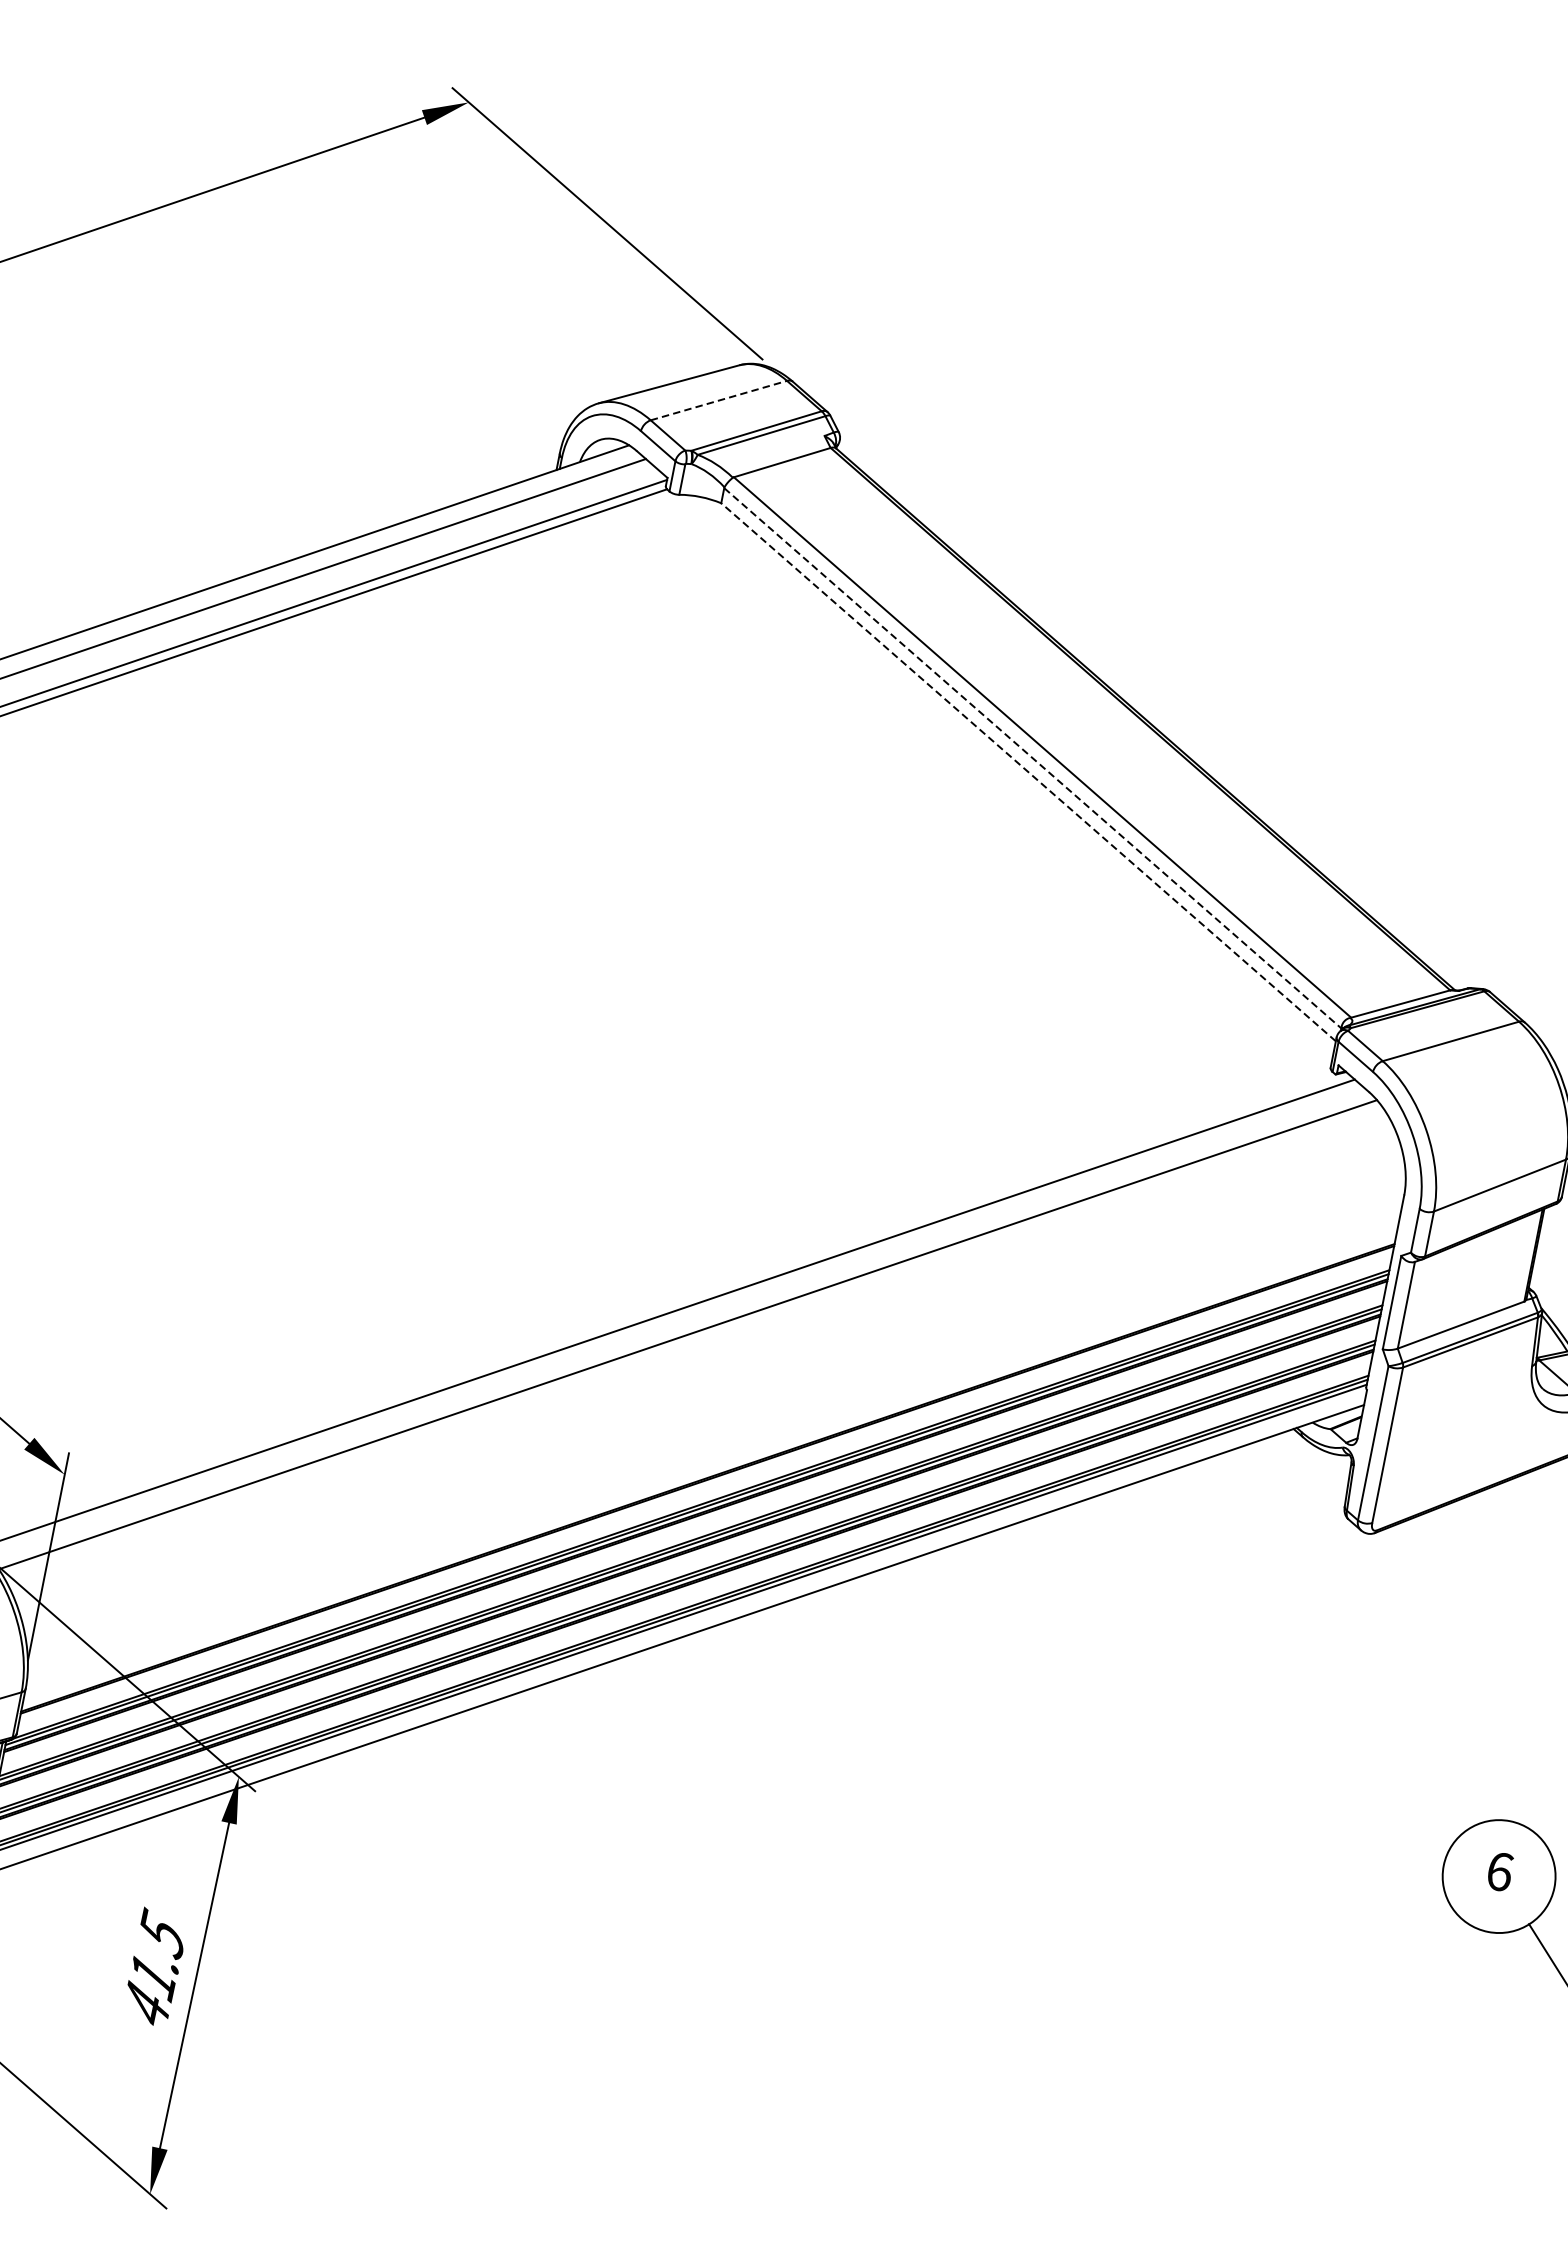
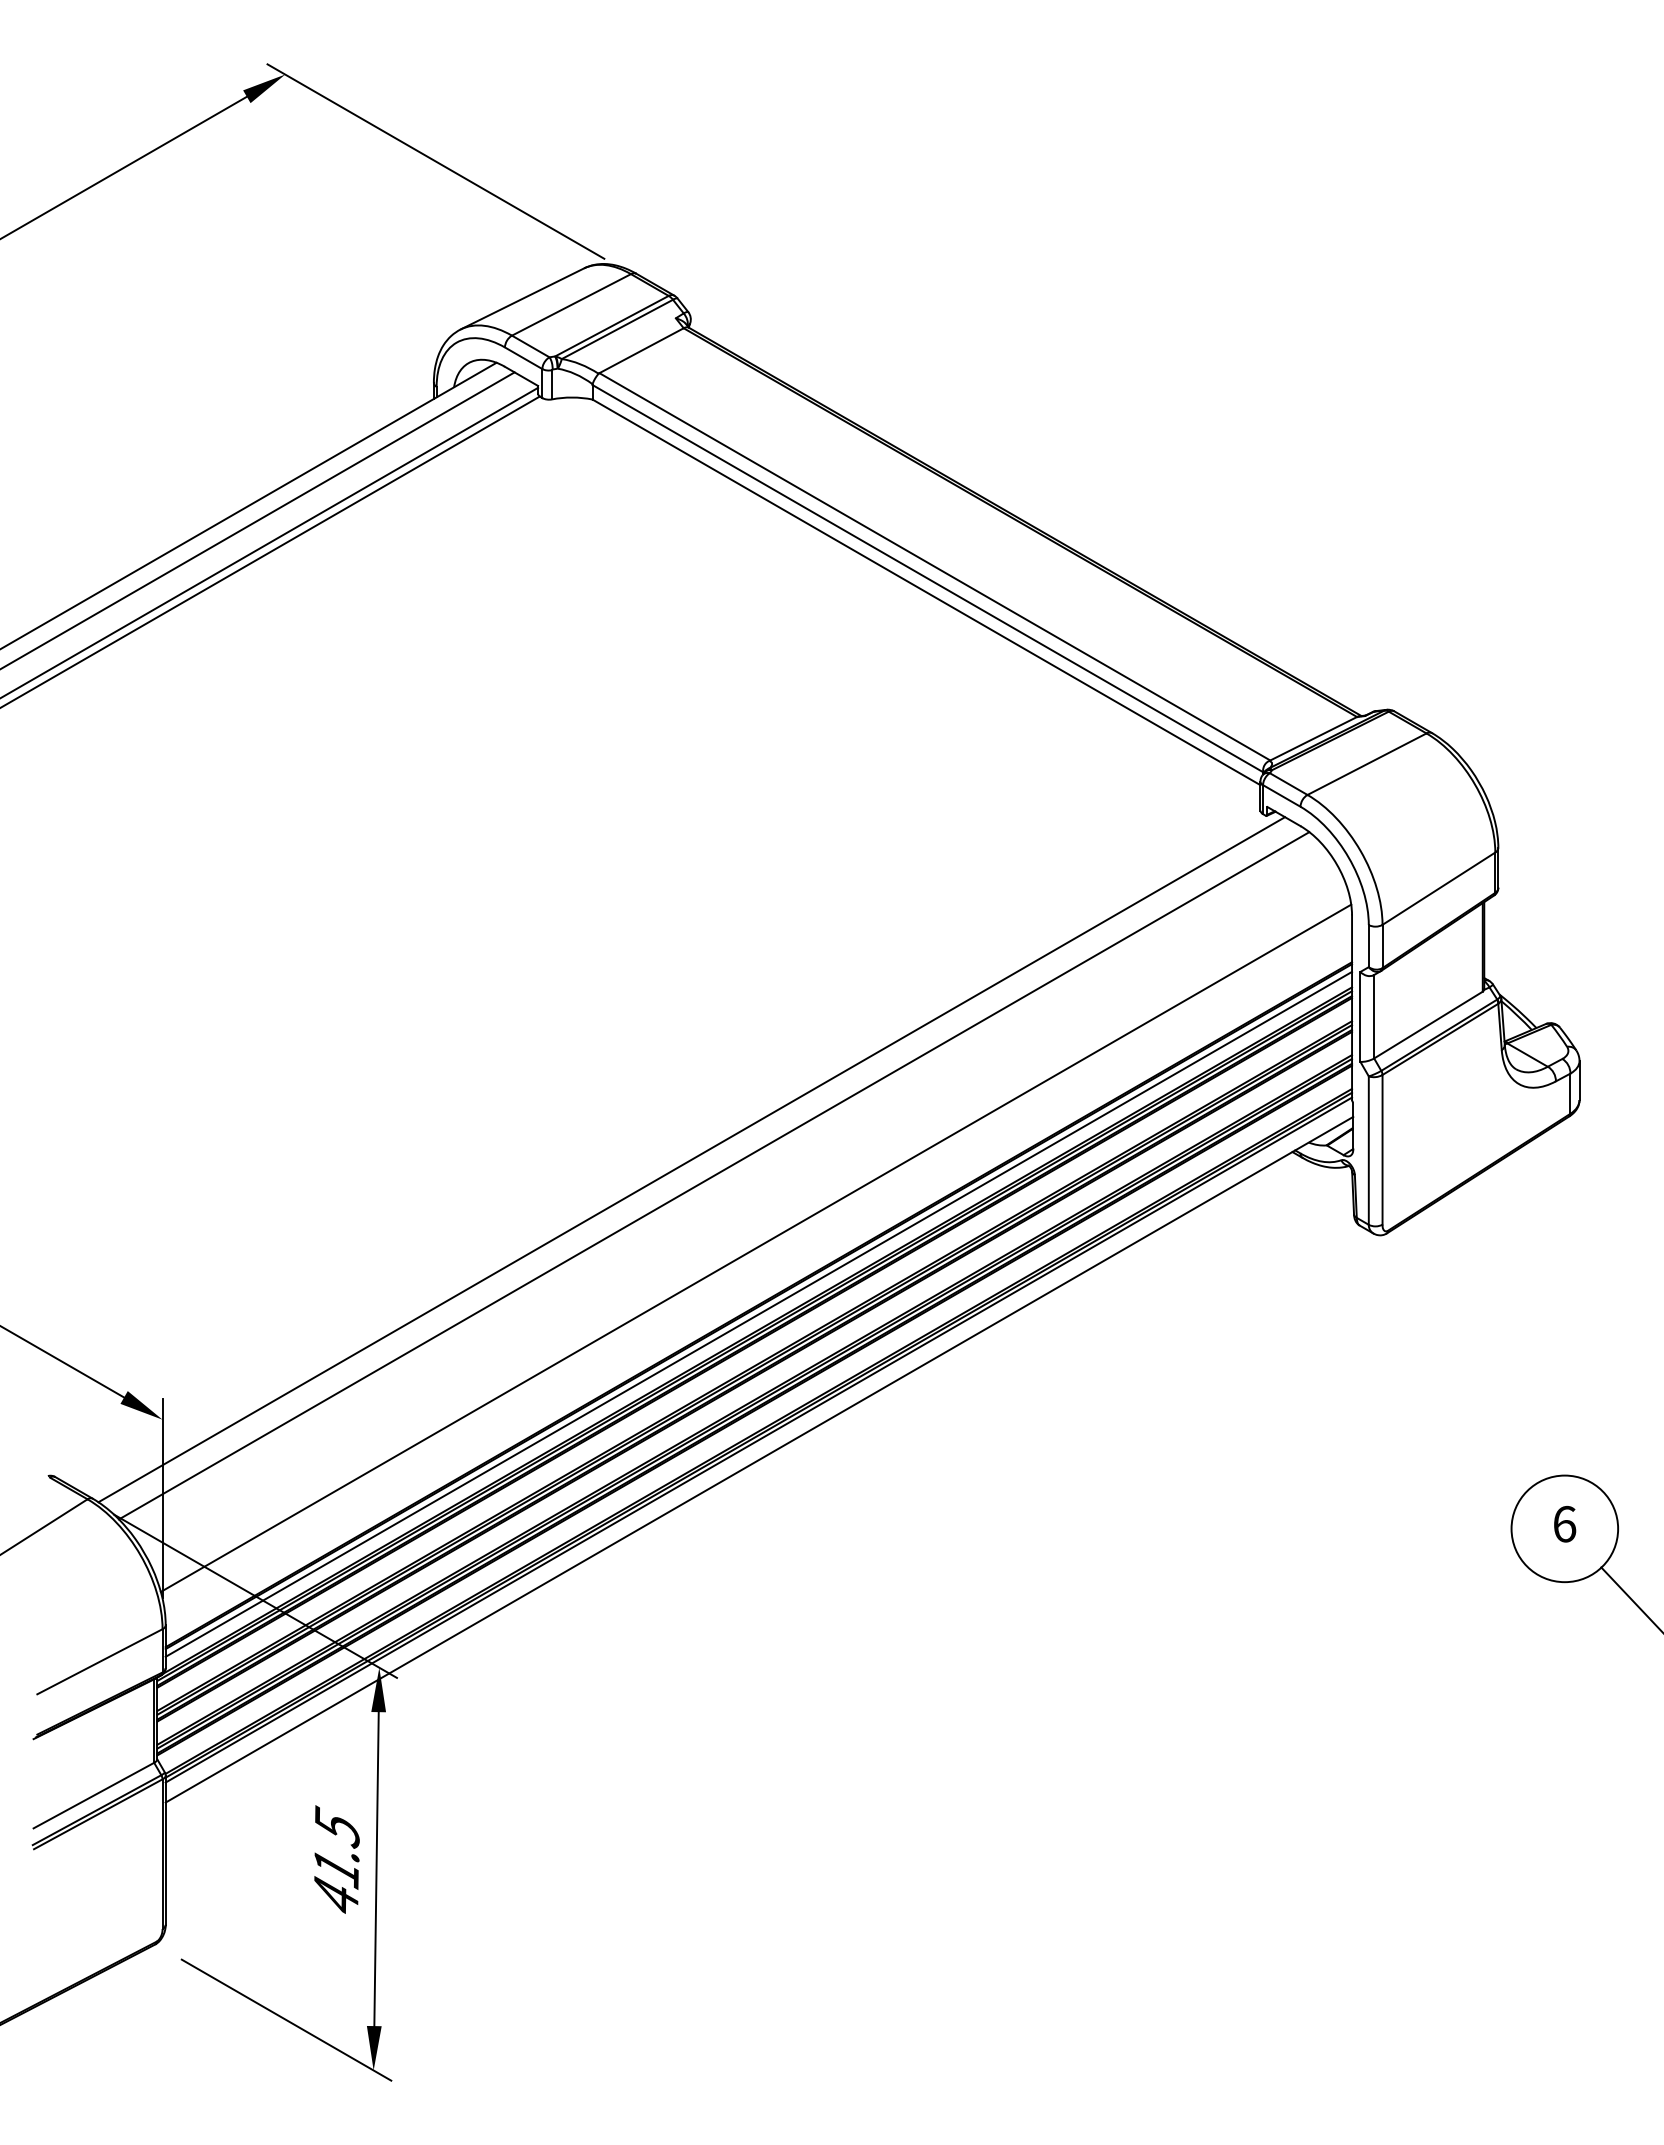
line: (718, 400) -> (571, 304), dashed -> solid
line: (1033, 758) -> (928, 578), dashed -> solid
line: (1028, 772) -> (926, 592), dashed -> solid
line: (716, 1417) -> (755, 1247), added
line: (705, 1486) -> (758, 1313), added

